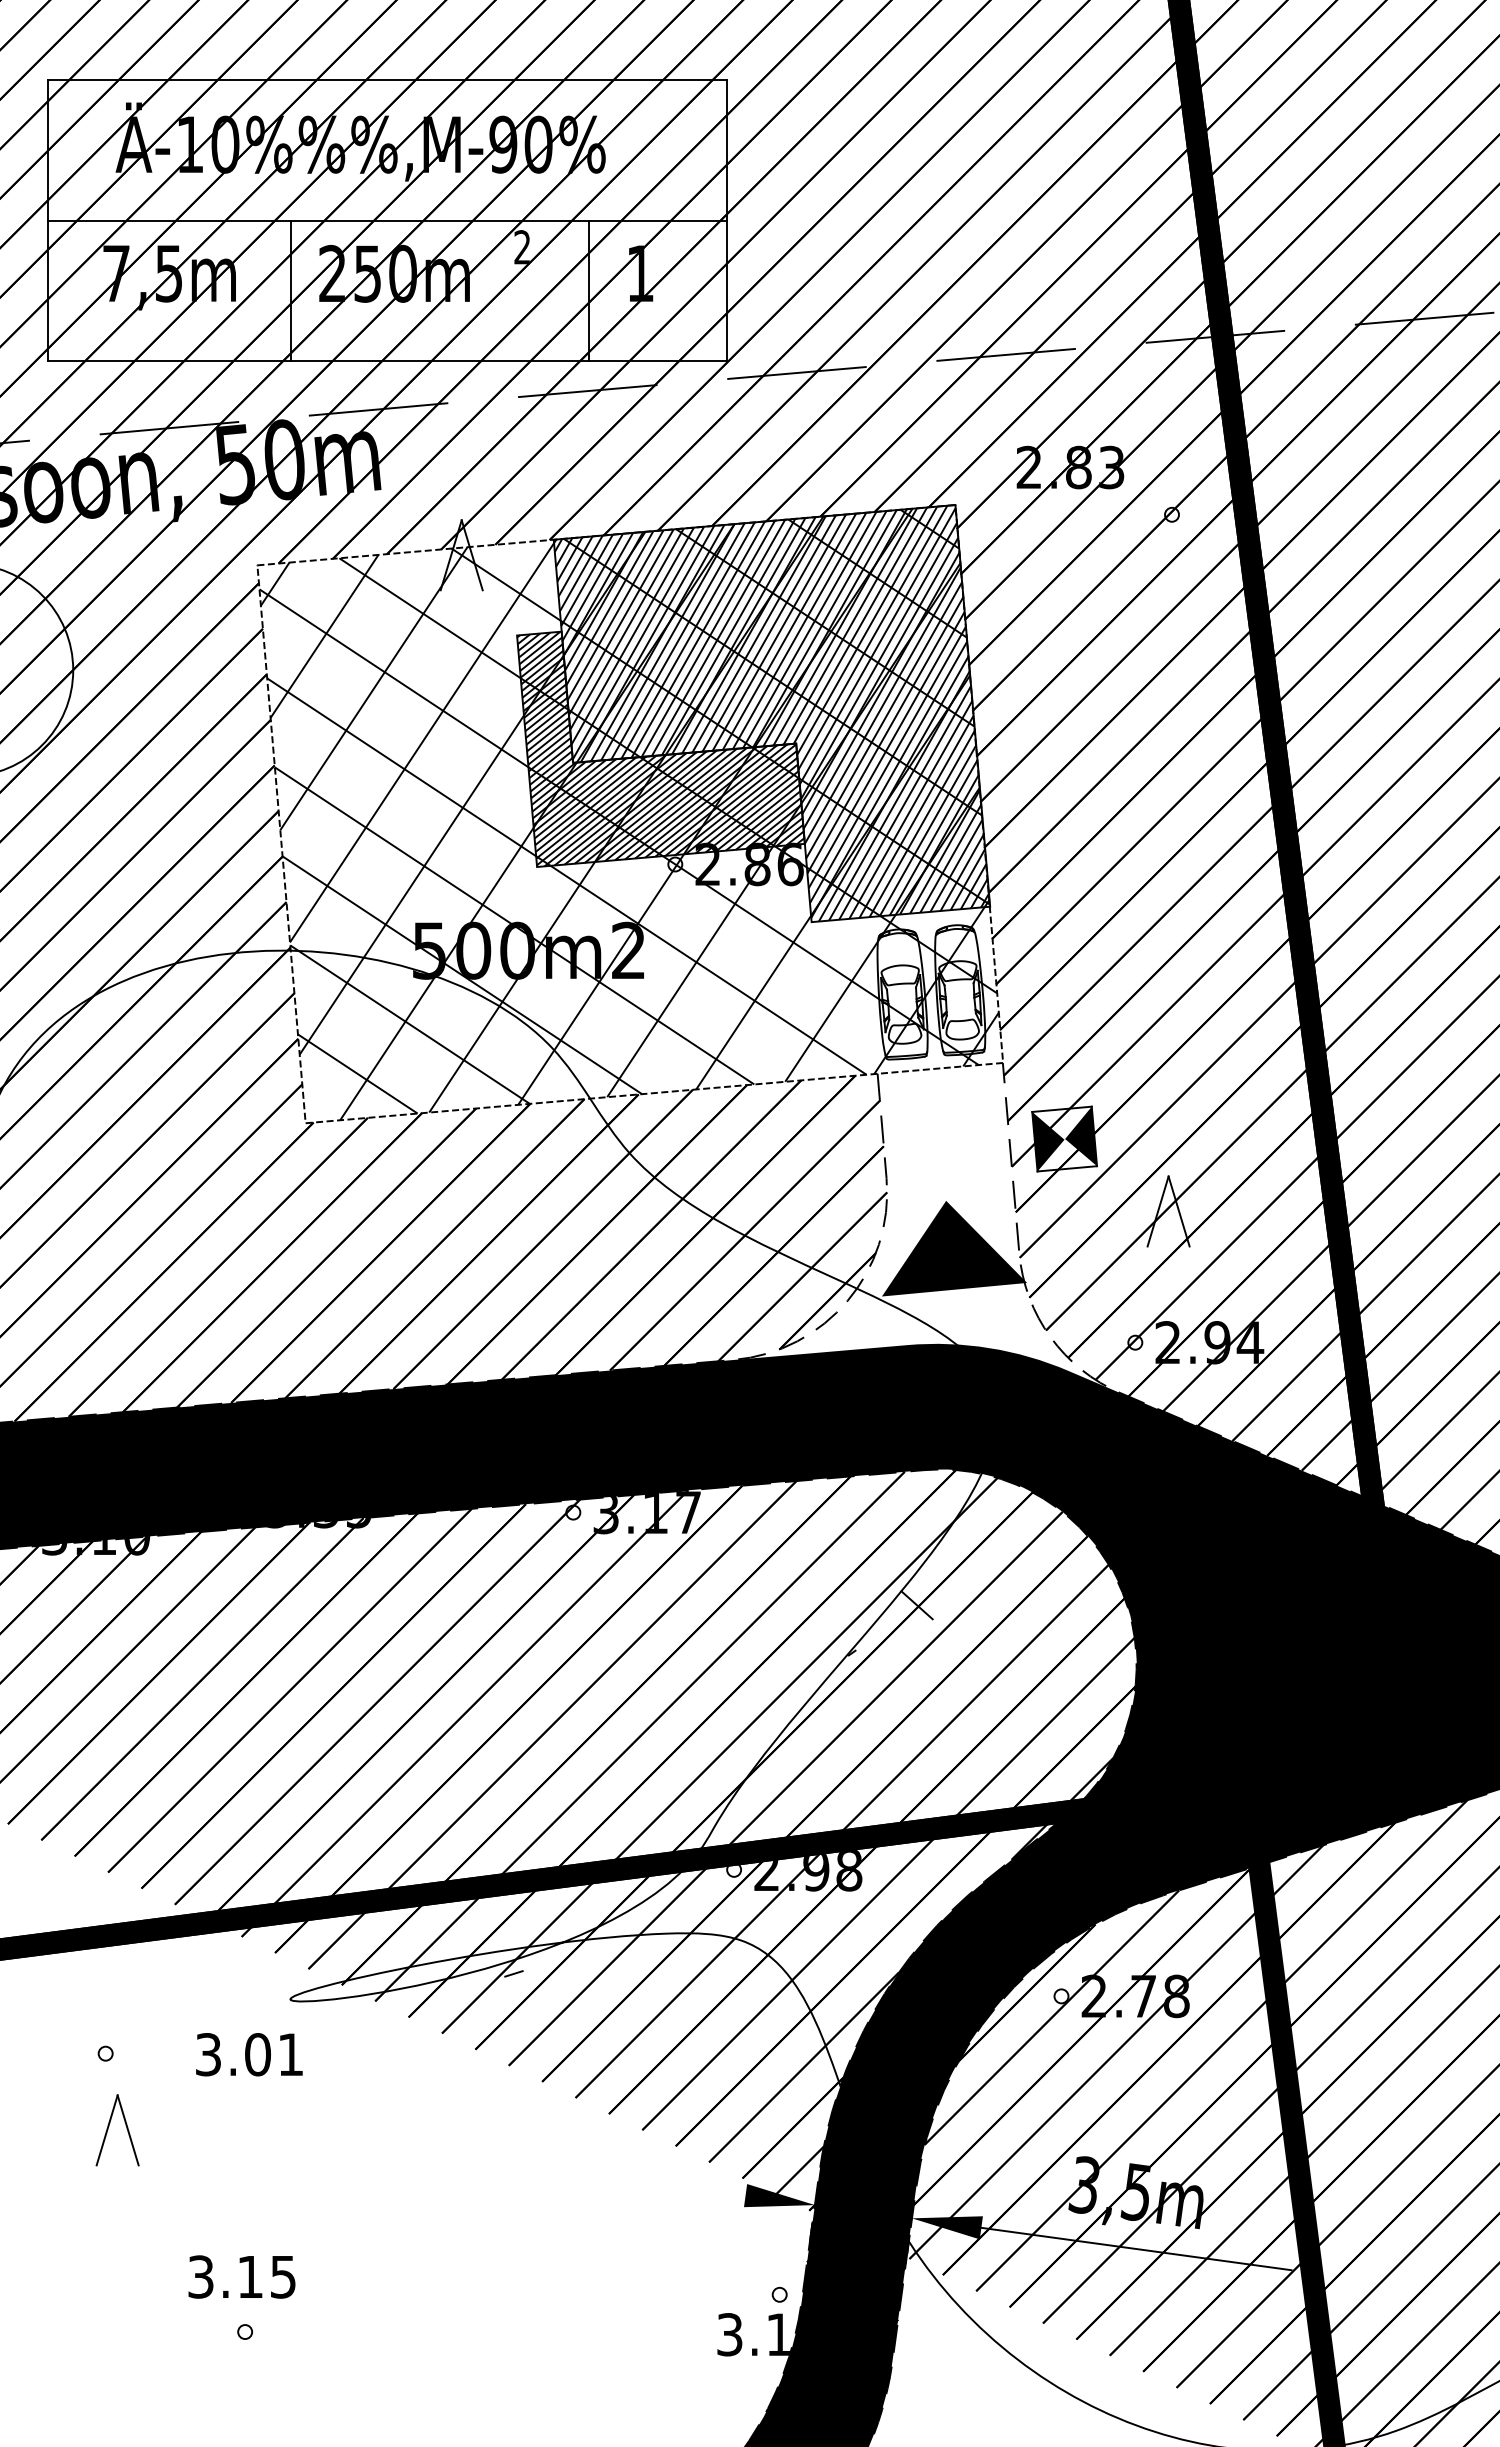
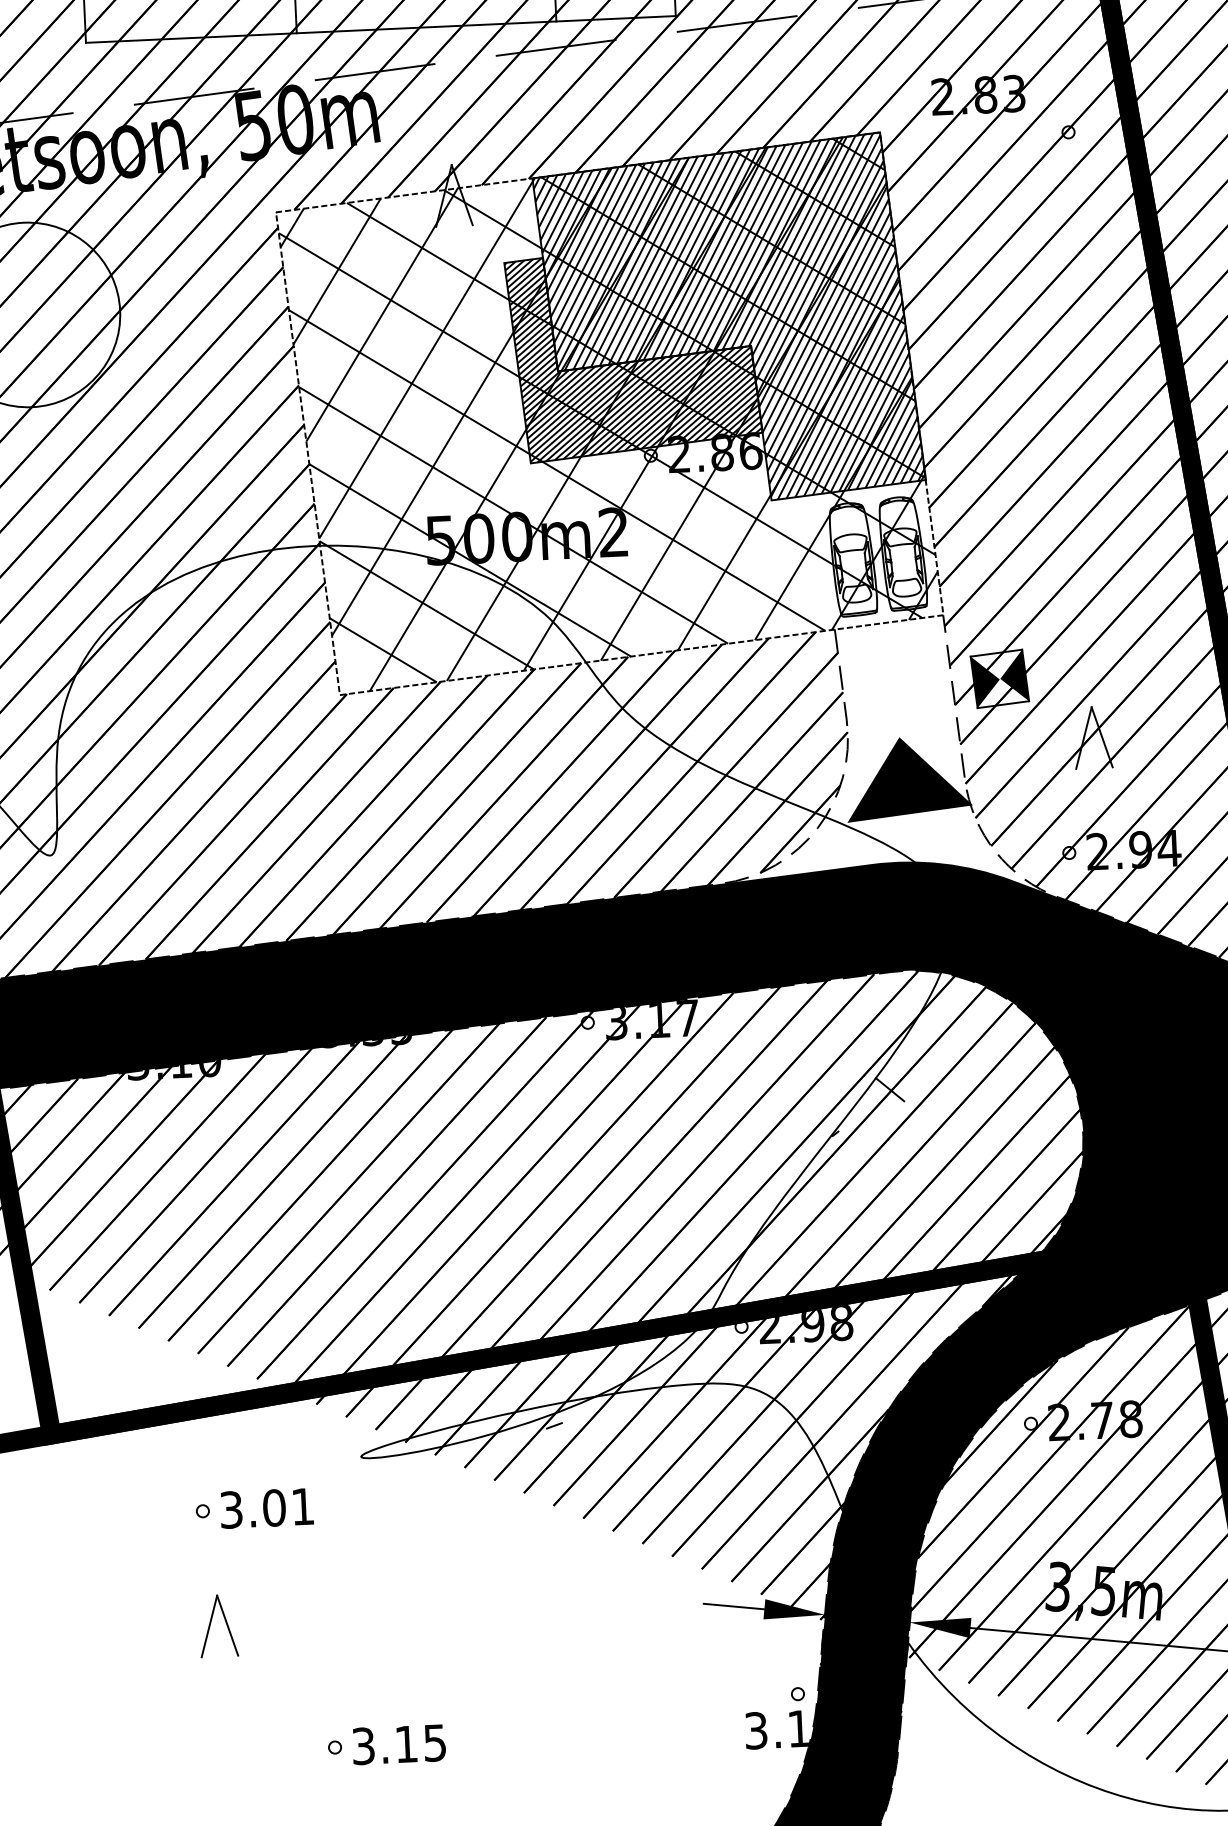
text: (249, 2054) -> (267, 1508), moved
part: (109, 2126) -> (211, 1623), moved
line: (710, 2190) -> (733, 1606), added
text: (241, 2276) -> (398, 1744), moved

